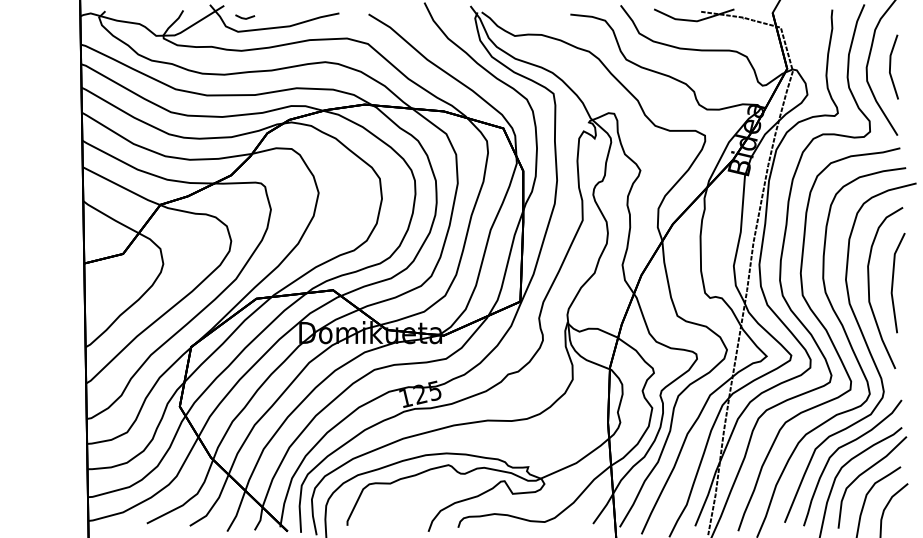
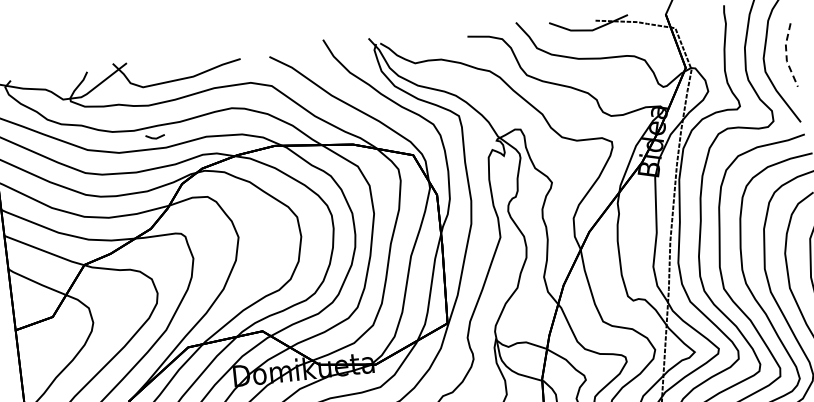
line: (245, 17) -> (155, 137), moved
line: (890, 67) -> (786, 56), solid -> dashed

